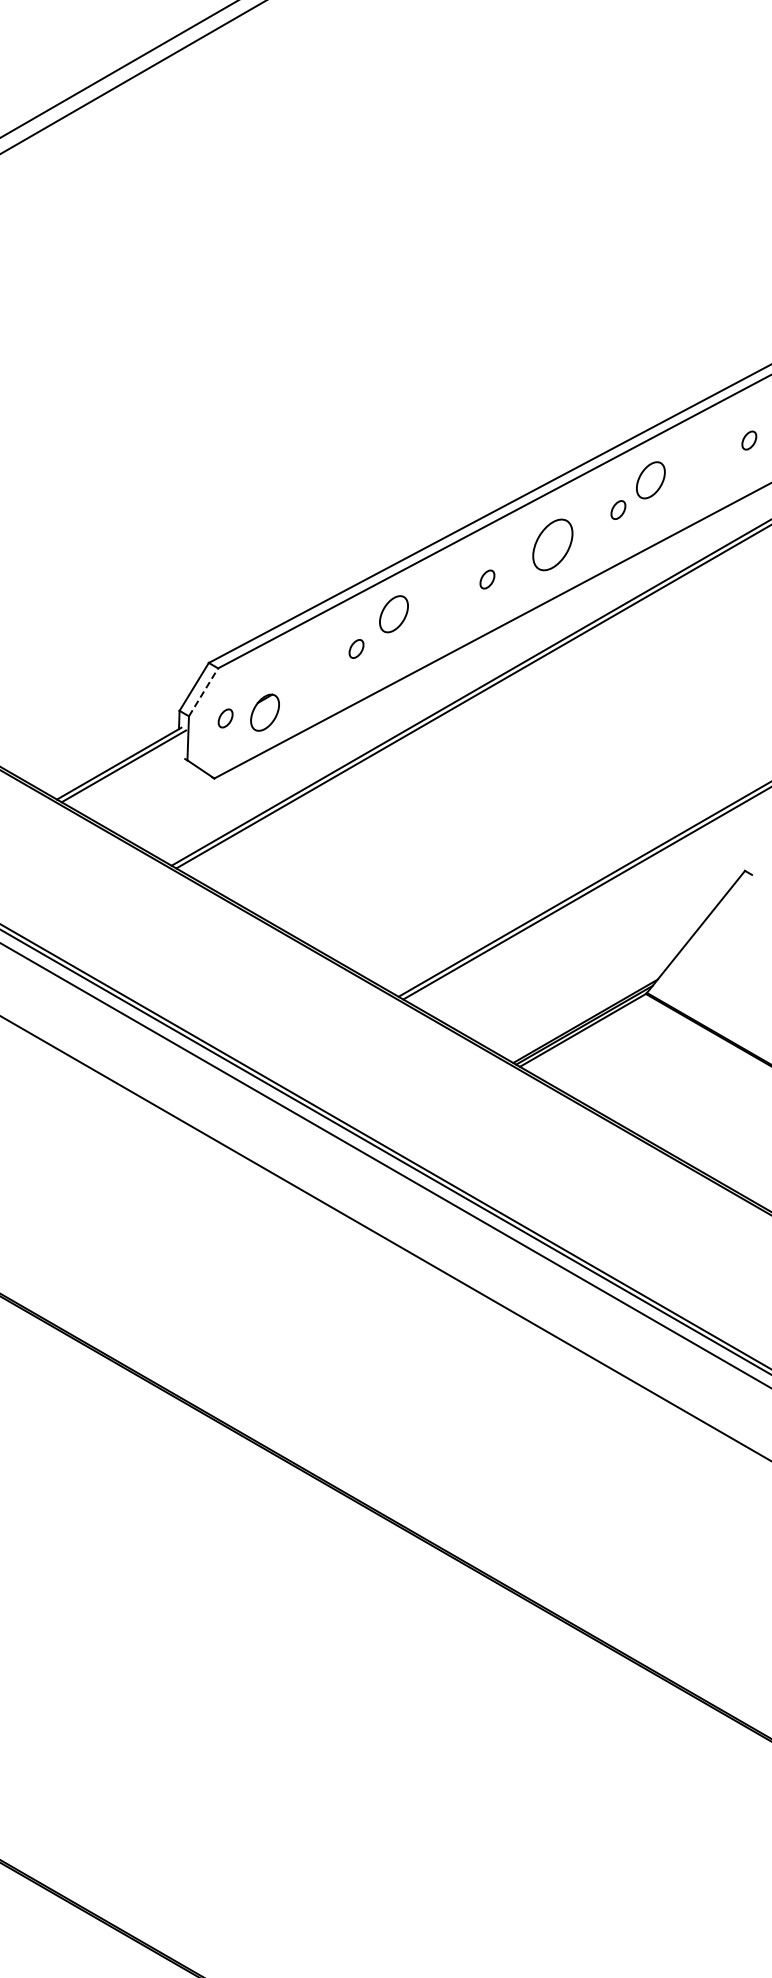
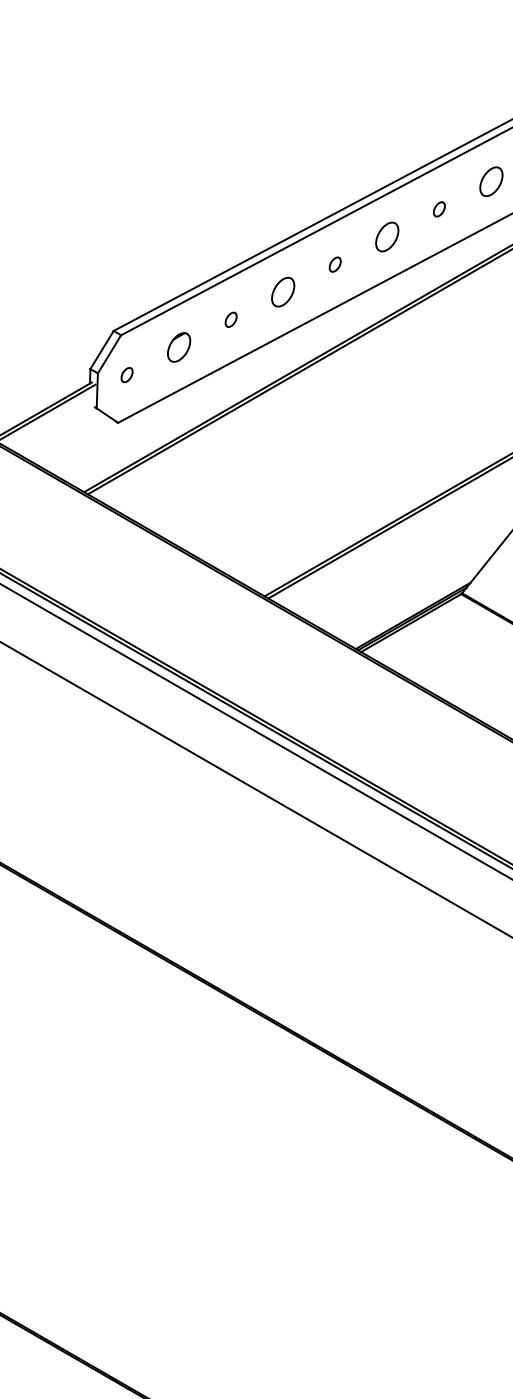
part: (650, 480) -> (491, 181), moved
part: (552, 544) -> (386, 236), size x0.71
part: (393, 614) -> (282, 292), moved
line: (203, 691) -> (109, 353), dashed -> solid
part: (264, 712) -> (178, 347), moved

